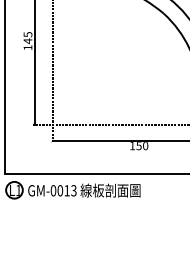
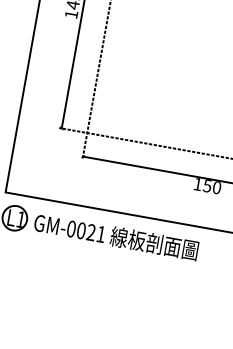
text: (70, 190) -> (96, 233), GM-0013 -> GM-0021

